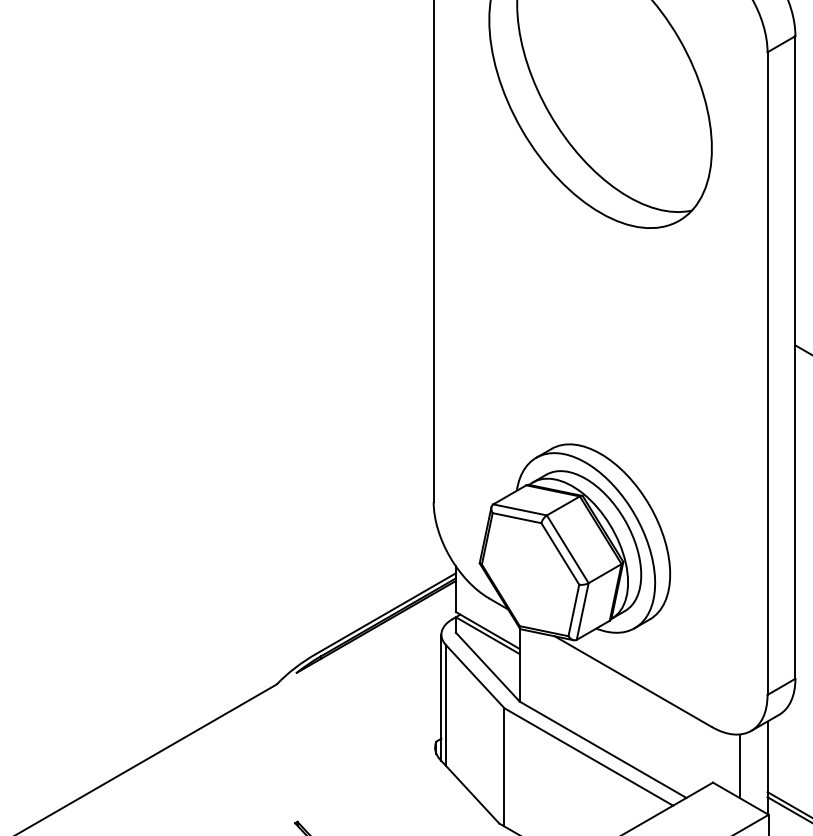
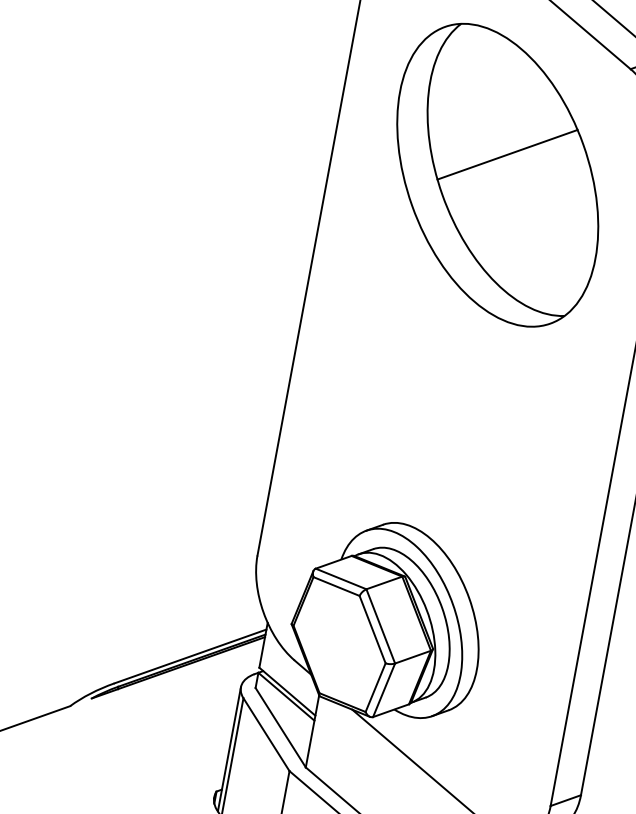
line: (606, 62) -> (507, 154), added

